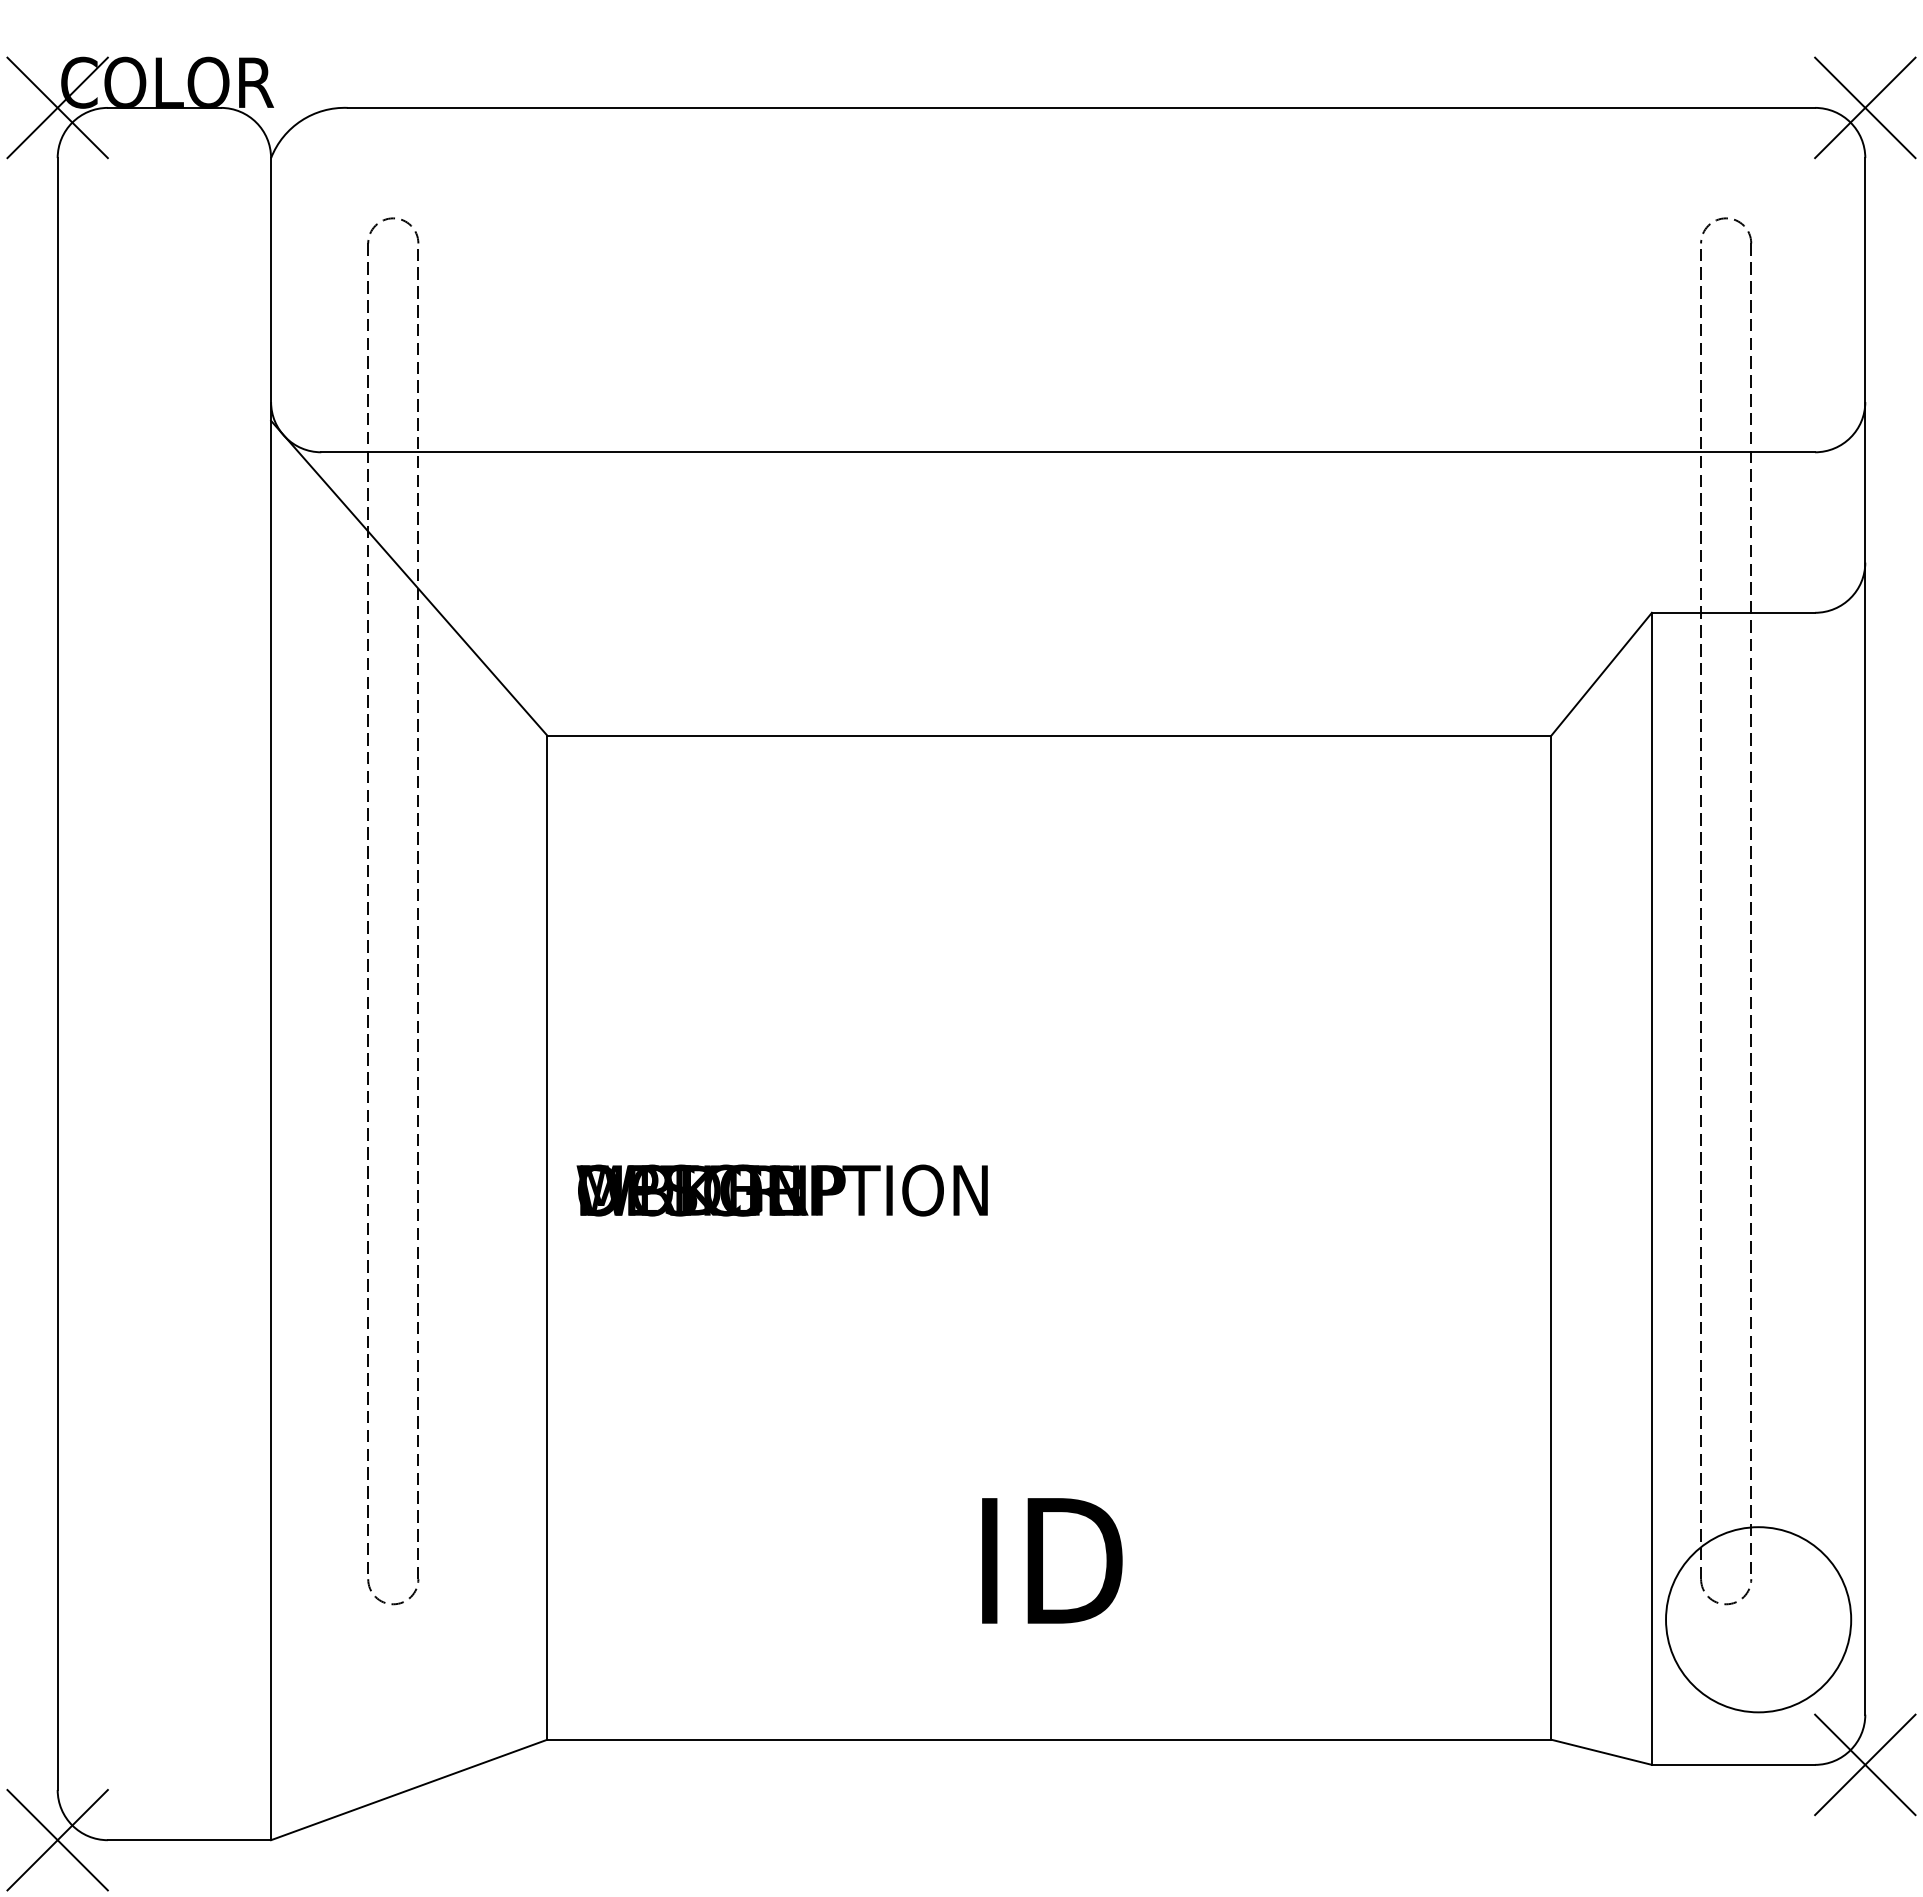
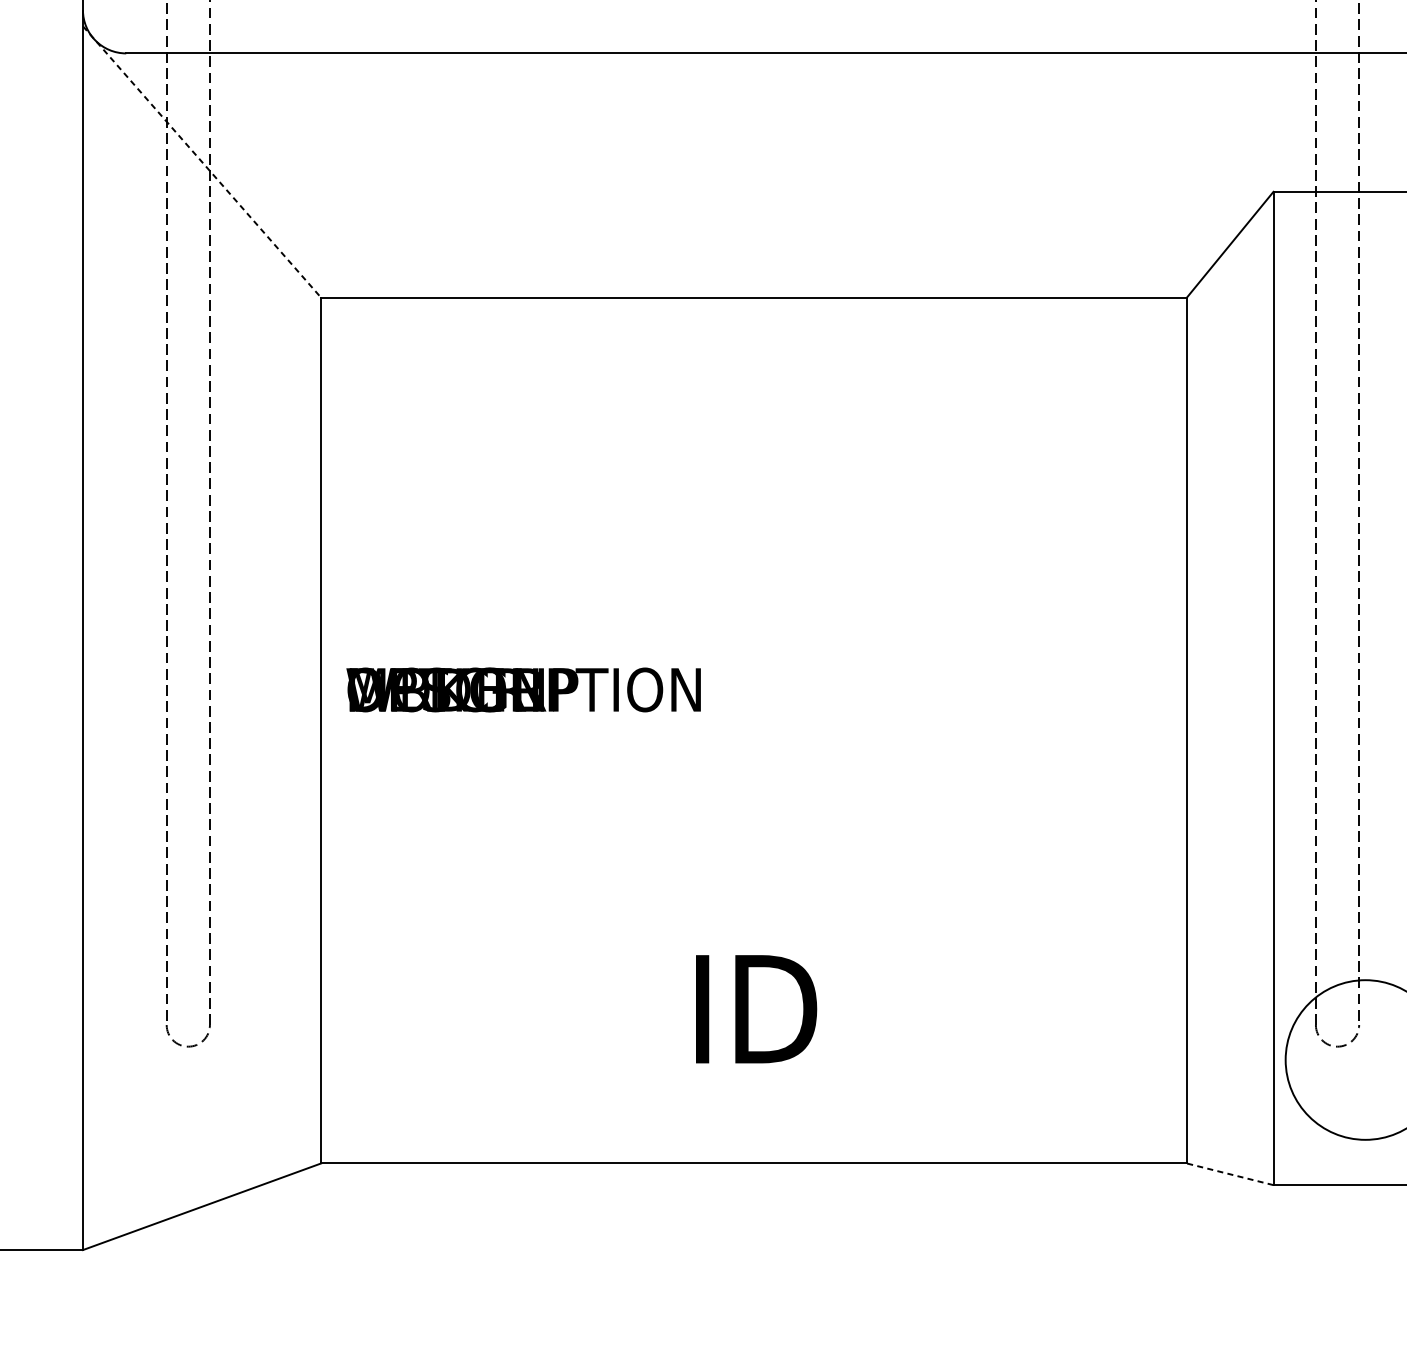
line: (409, 578) -> (202, 162), solid -> dashed
line: (1601, 1752) -> (1230, 1174), solid -> dashed

